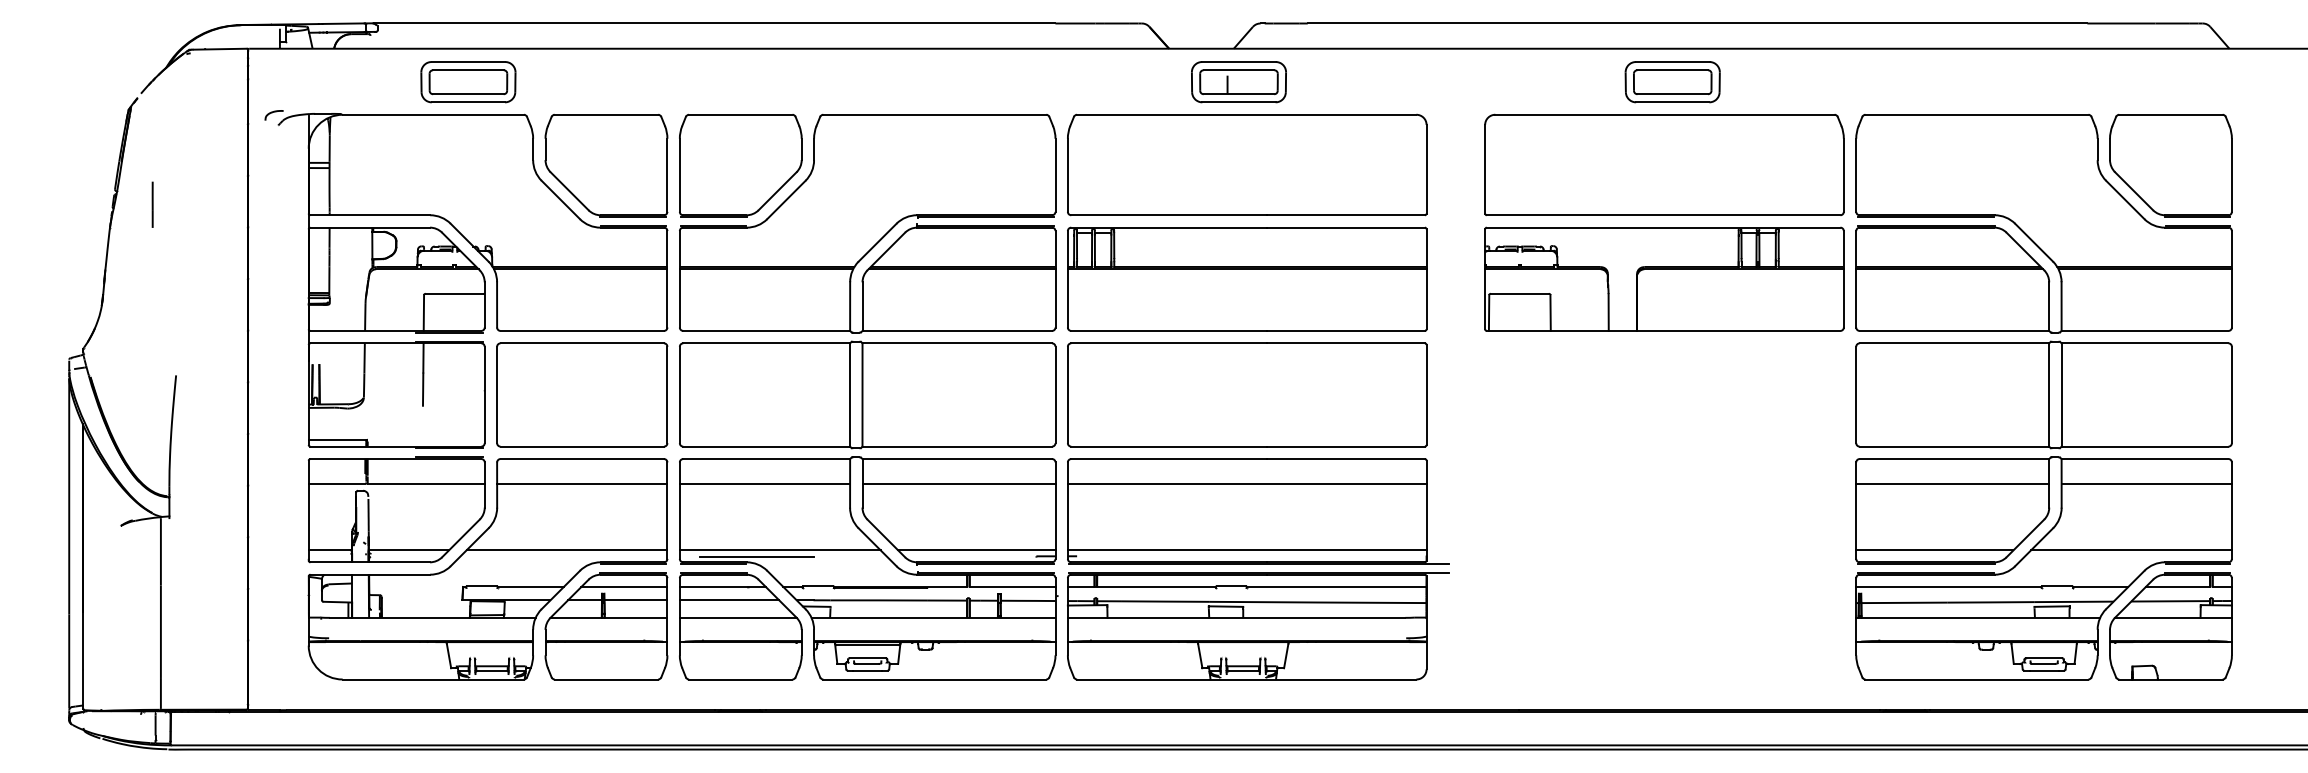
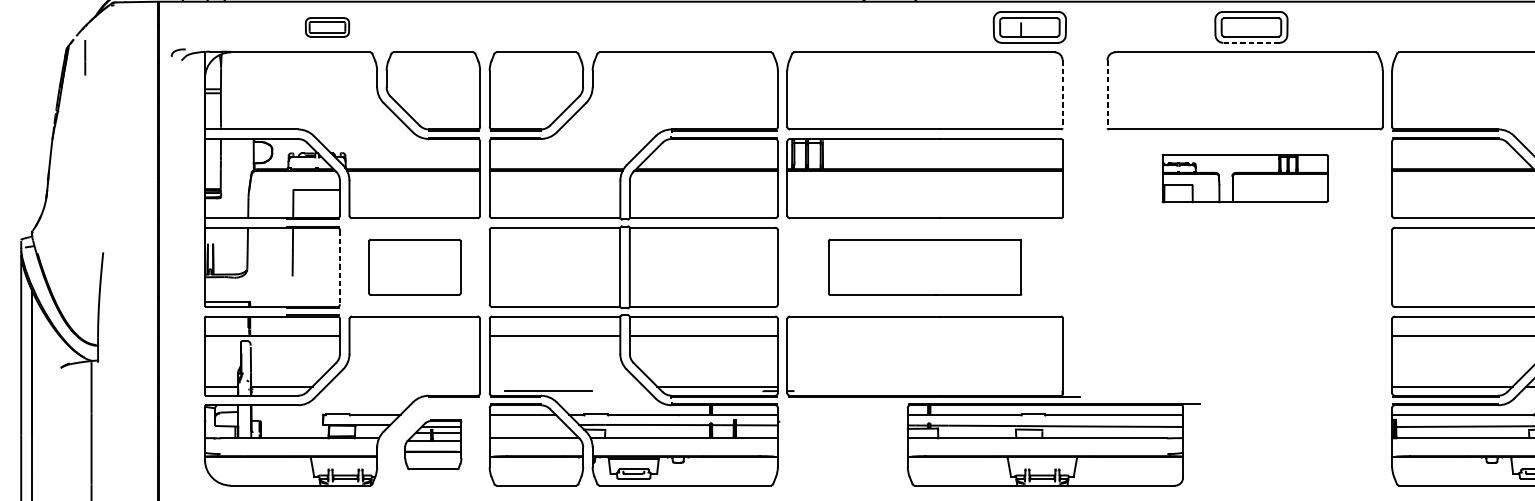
part: (468, 82) -> (327, 27), size x0.6
part: (1238, 82) -> (1029, 27), moved
line: (1672, 102) -> (1251, 42), solid -> dashed
line: (1426, 169) -> (1062, 94), solid -> dashed
line: (1485, 169) -> (1107, 94), solid -> dashed
line: (152, 204) -> (85, 57), moved
part: (1664, 278) -> (1245, 177), size x0.6
part: (582, 394) -> (415, 266), size x0.7
part: (1247, 394) -> (925, 266), size x0.7
line: (484, 395) -> (339, 267), solid -> dashed
line: (582, 483) -> (415, 335), removed
line: (1246, 483) -> (924, 335), removed
line: (566, 550) -> (402, 386), removed
line: (779, 550) -> (566, 386), removed
line: (1246, 550) -> (924, 386), removed
line: (729, 600) -> (527, 425), removed
part: (606, 626) -> (433, 444), size x0.6
part: (1258, 626) -> (1054, 444), moved

